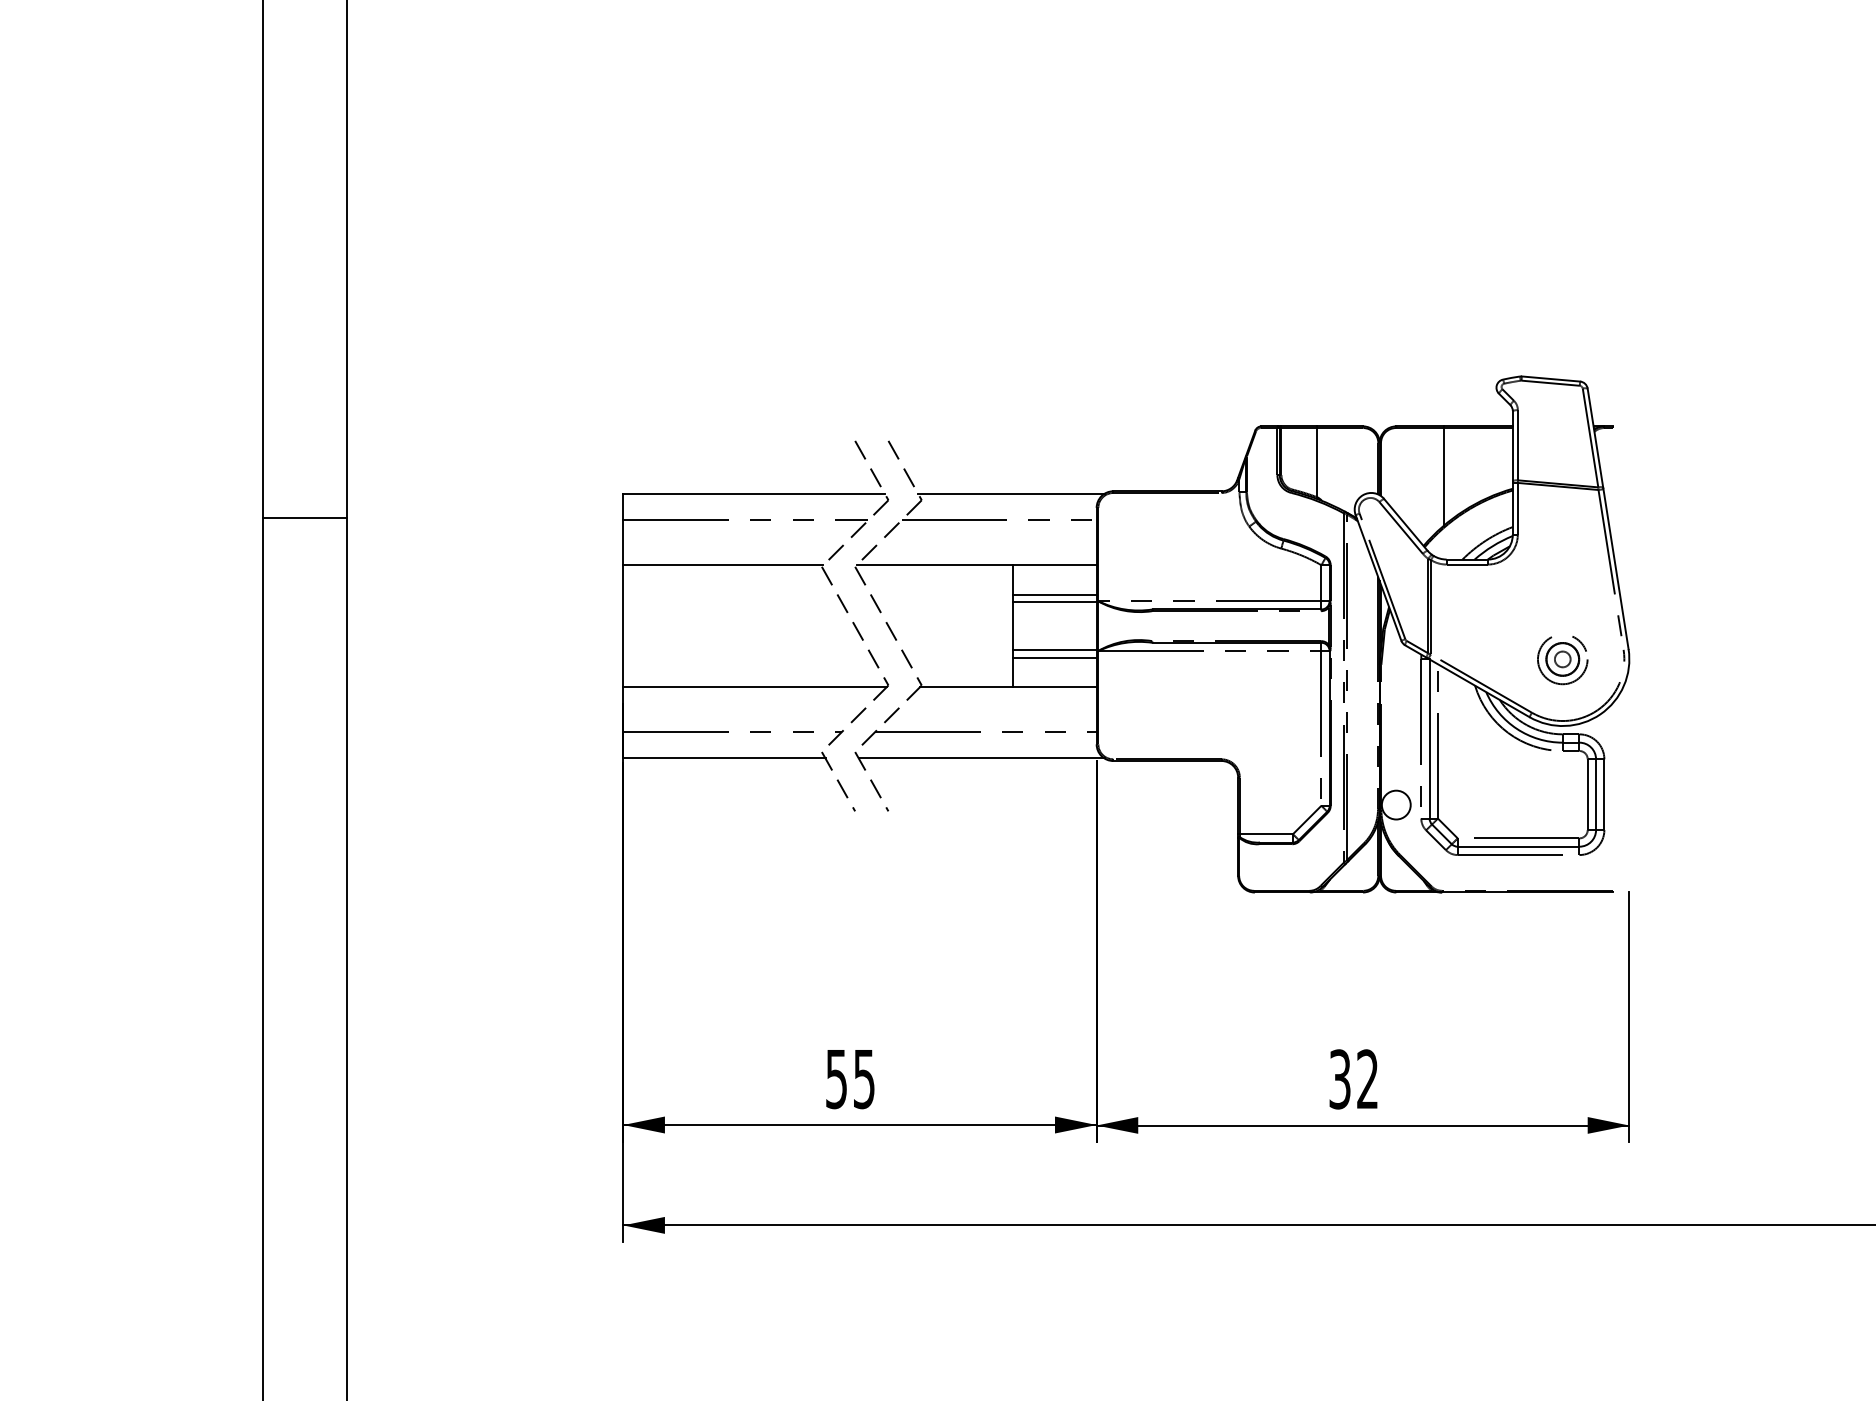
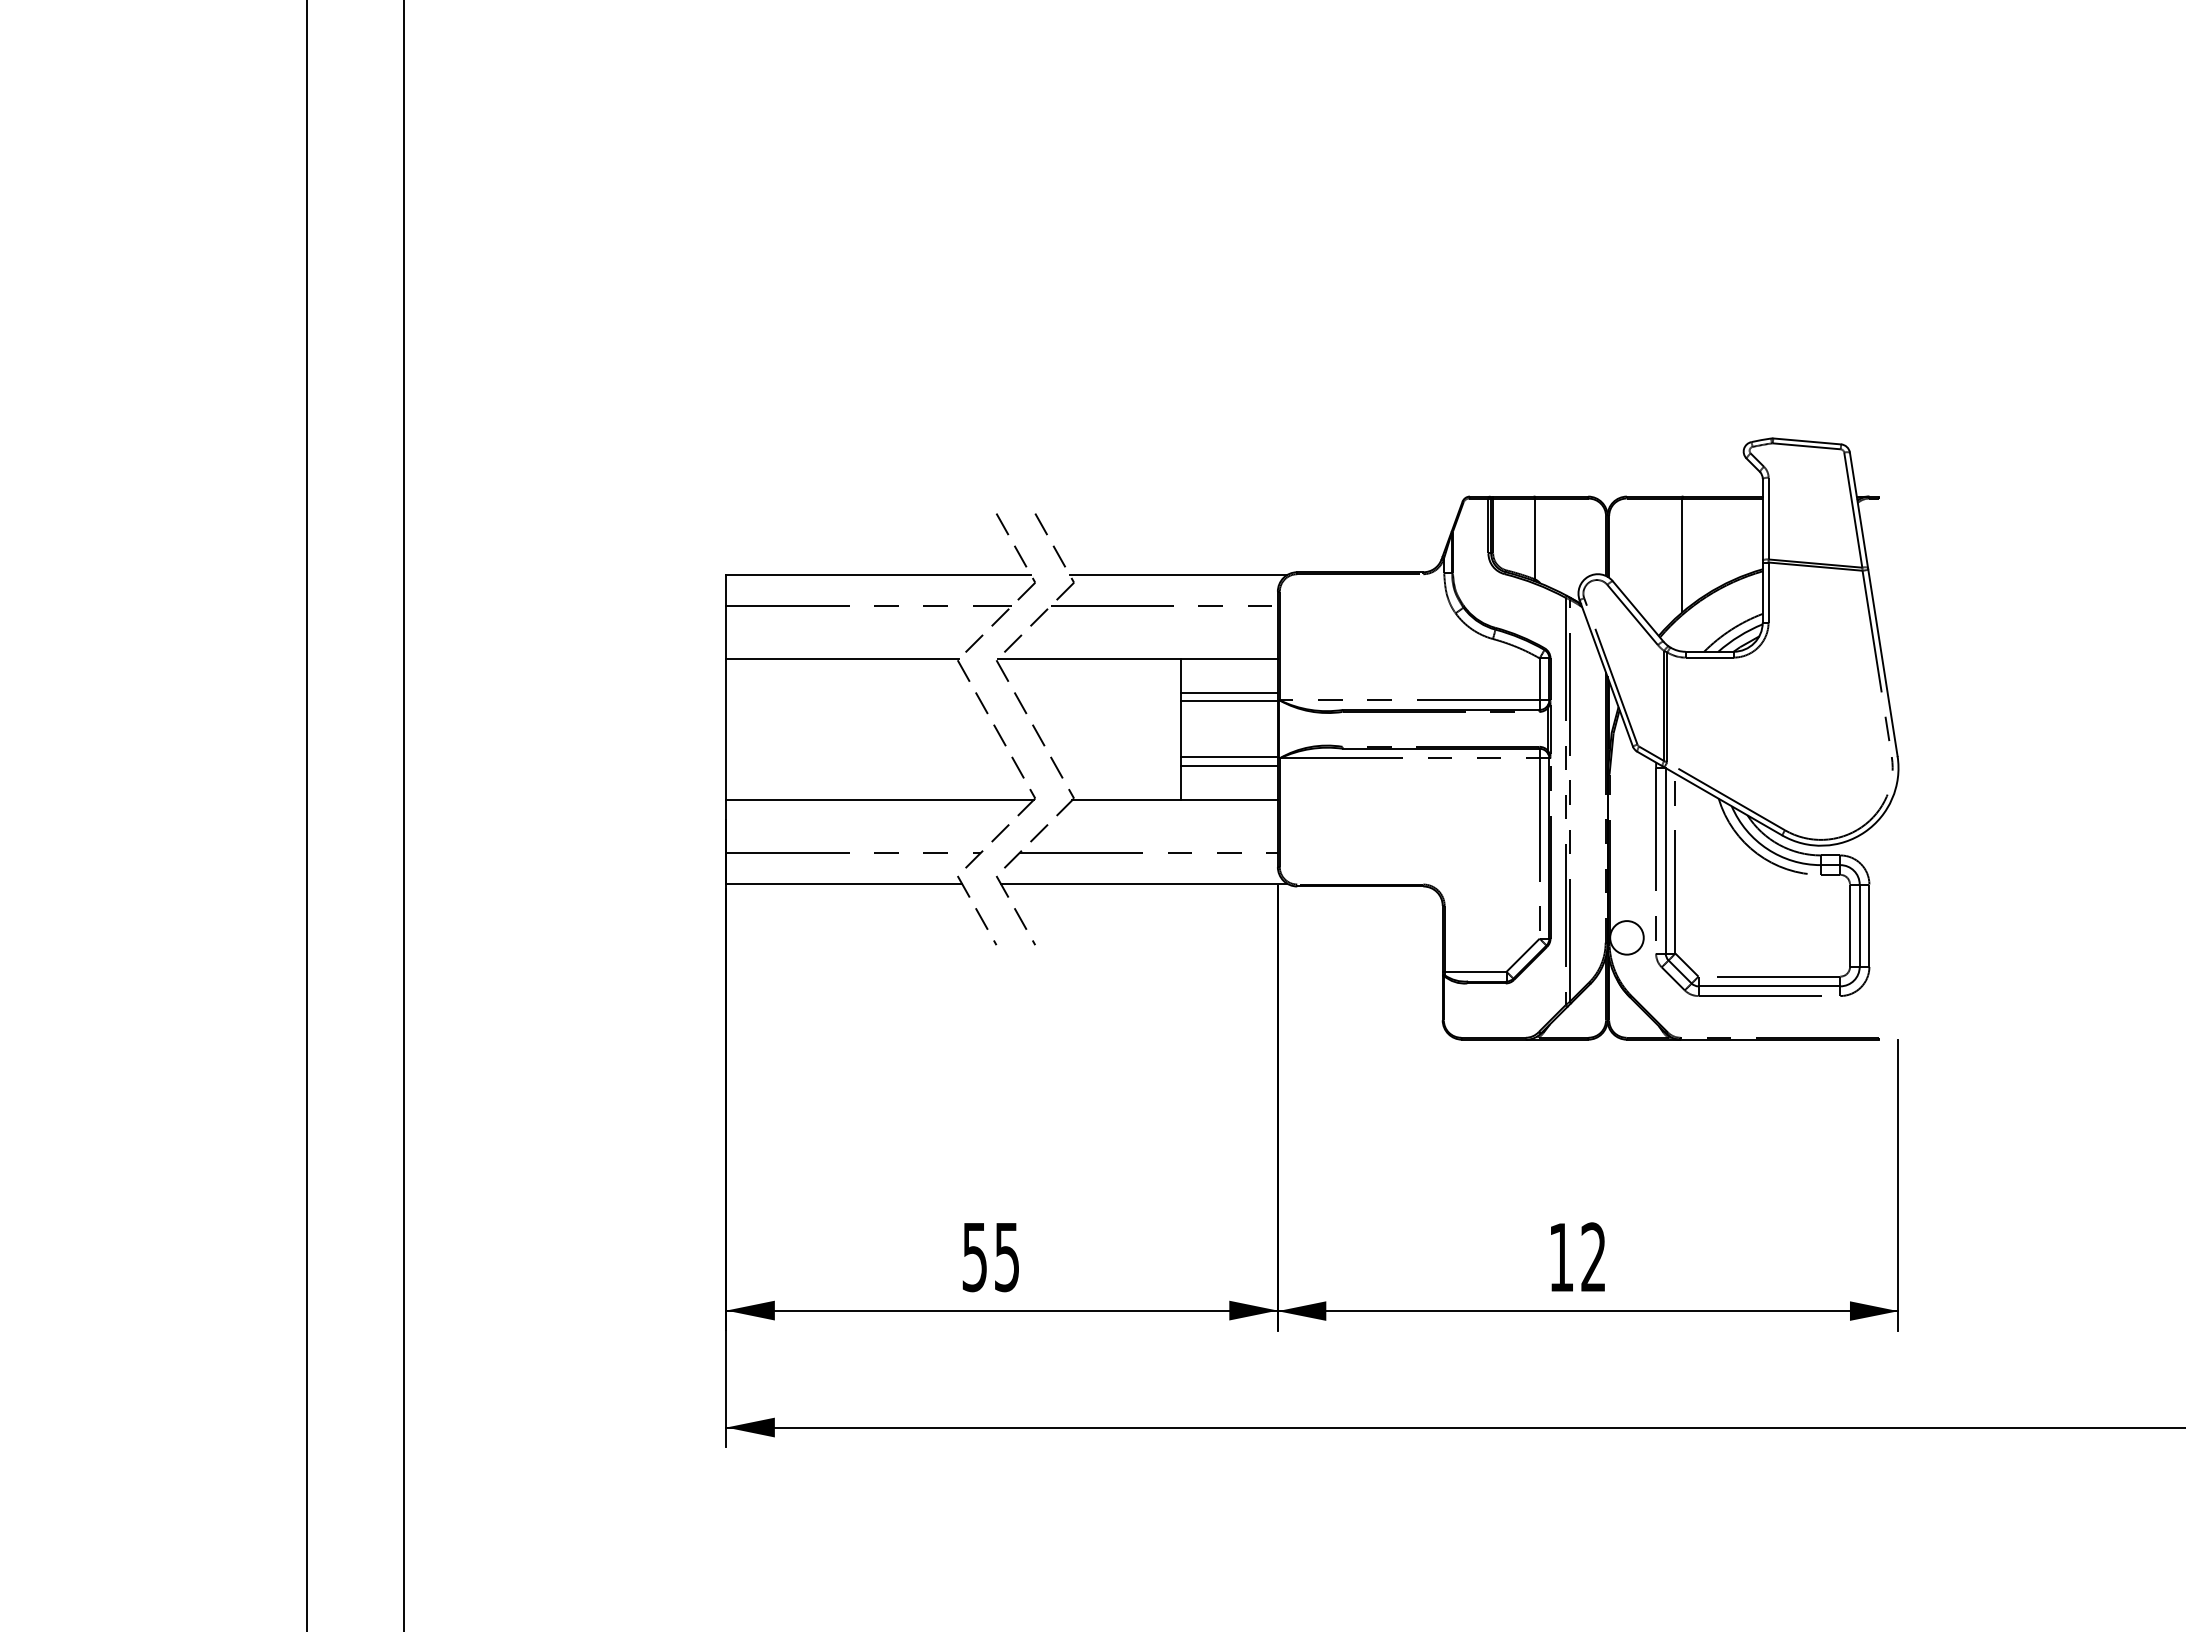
line: (304, 518) -> (354, 603), removed
part: (1562, 659) -> (1820, 768), removed
text: (1340, 1079) -> (1561, 1257), 32 -> 12

